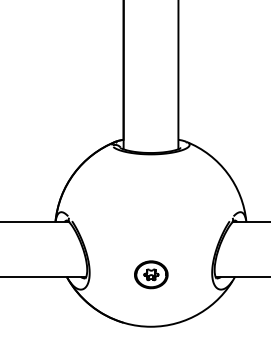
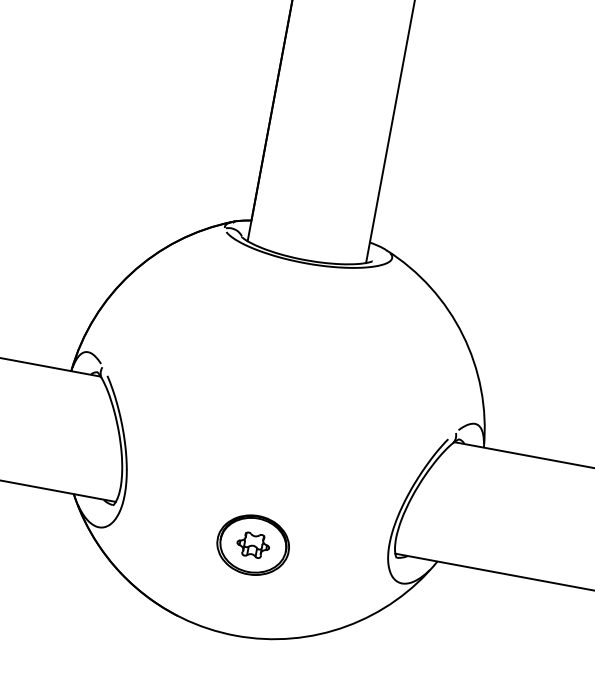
part: (151, 274) -> (253, 544), moved

